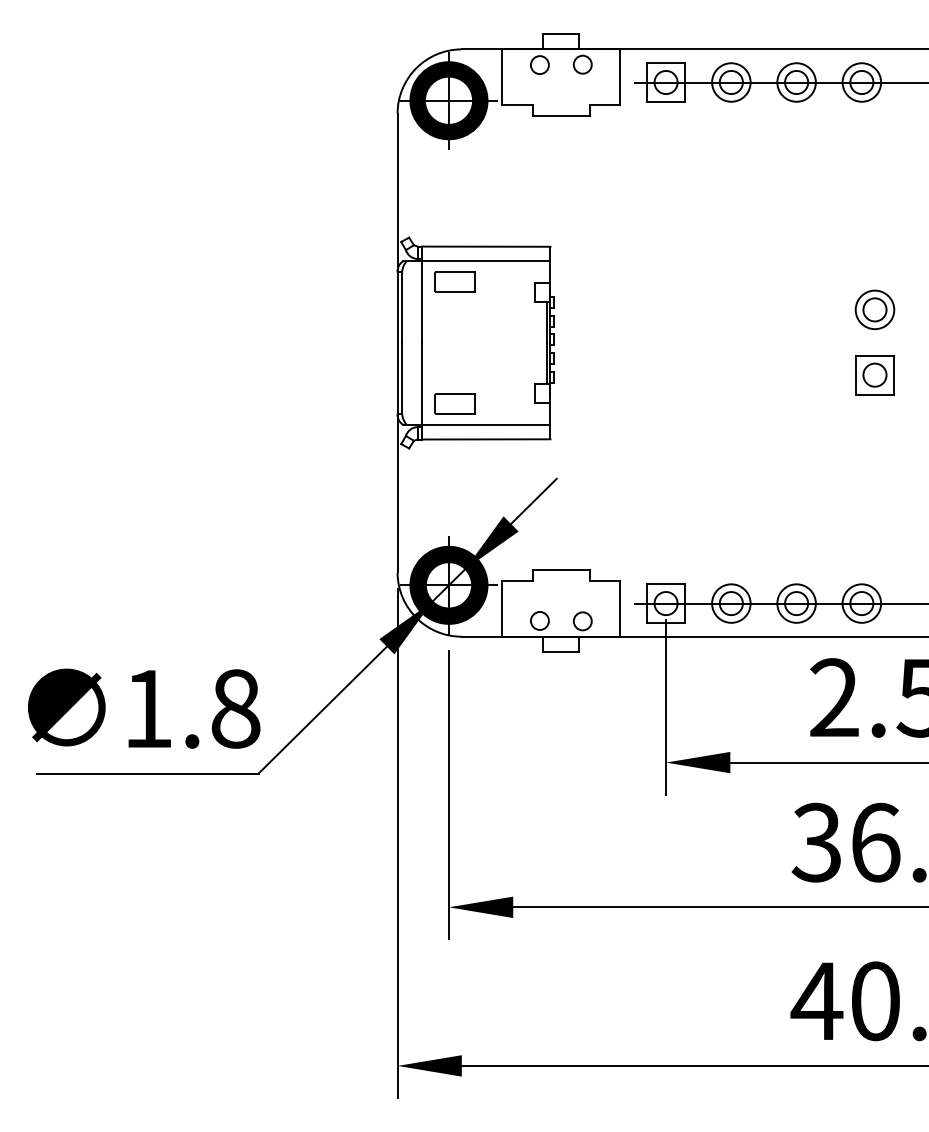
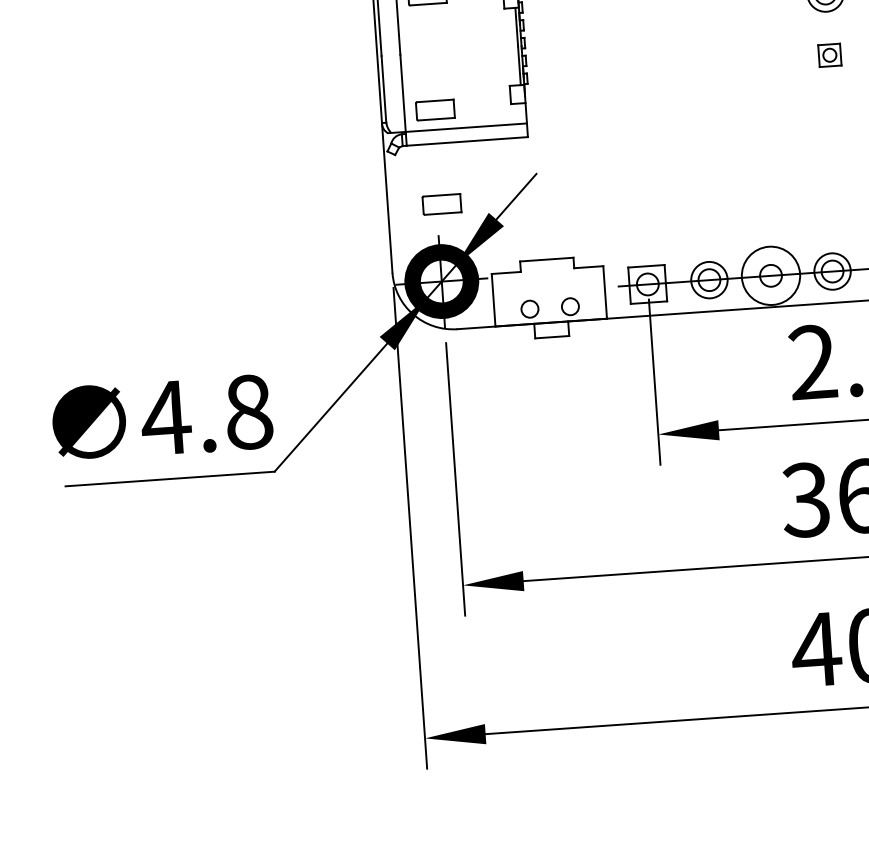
part: (874, 375) -> (829, 55), size x0.6
part: (454, 503) -> (441, 203), added
circle: (796, 603) -> (770, 275), size x1.6
text: (147, 708) -> (165, 417), 1.8 -> 4.8

